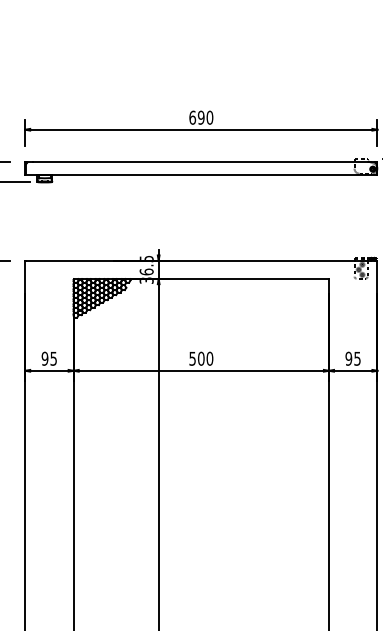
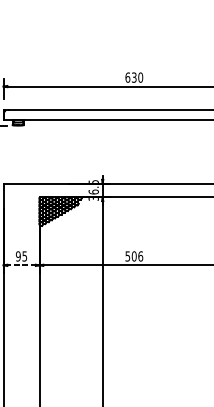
text: (200, 117) -> (133, 77), 690 -> 630
text: (209, 358) -> (140, 256), 500 -> 506
line: (48, 370) -> (20, 265), solid -> dashed

